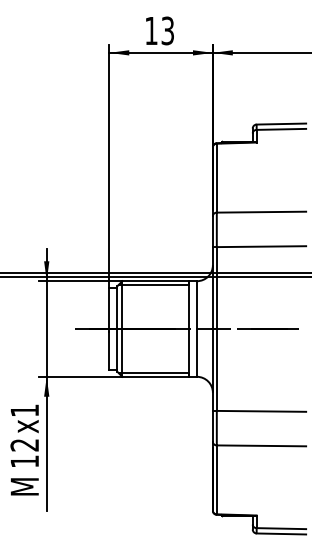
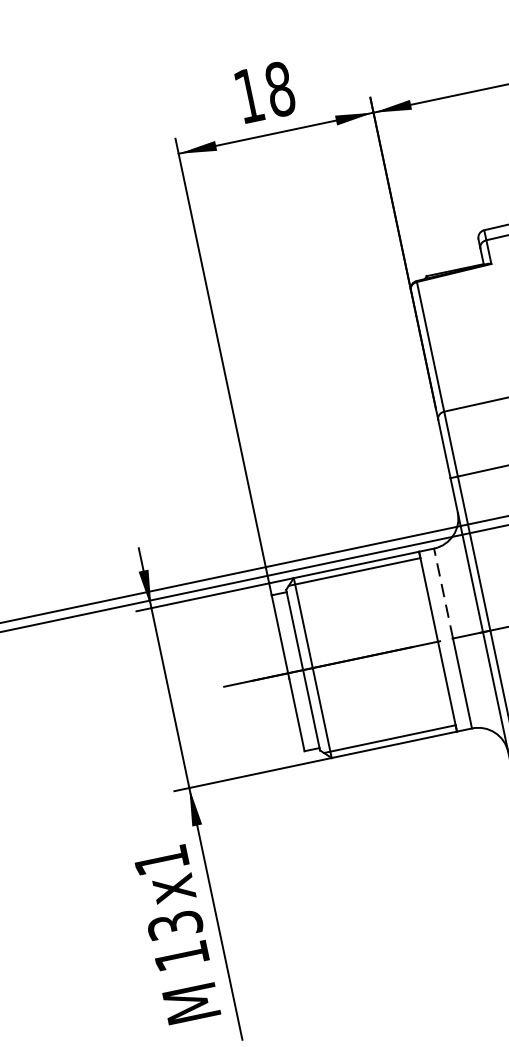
text: (167, 30) -> (279, 88), 13 -> 18
line: (196, 305) -> (442, 594), solid -> dashed
text: (24, 445) -> (174, 926), 12 -> 13

